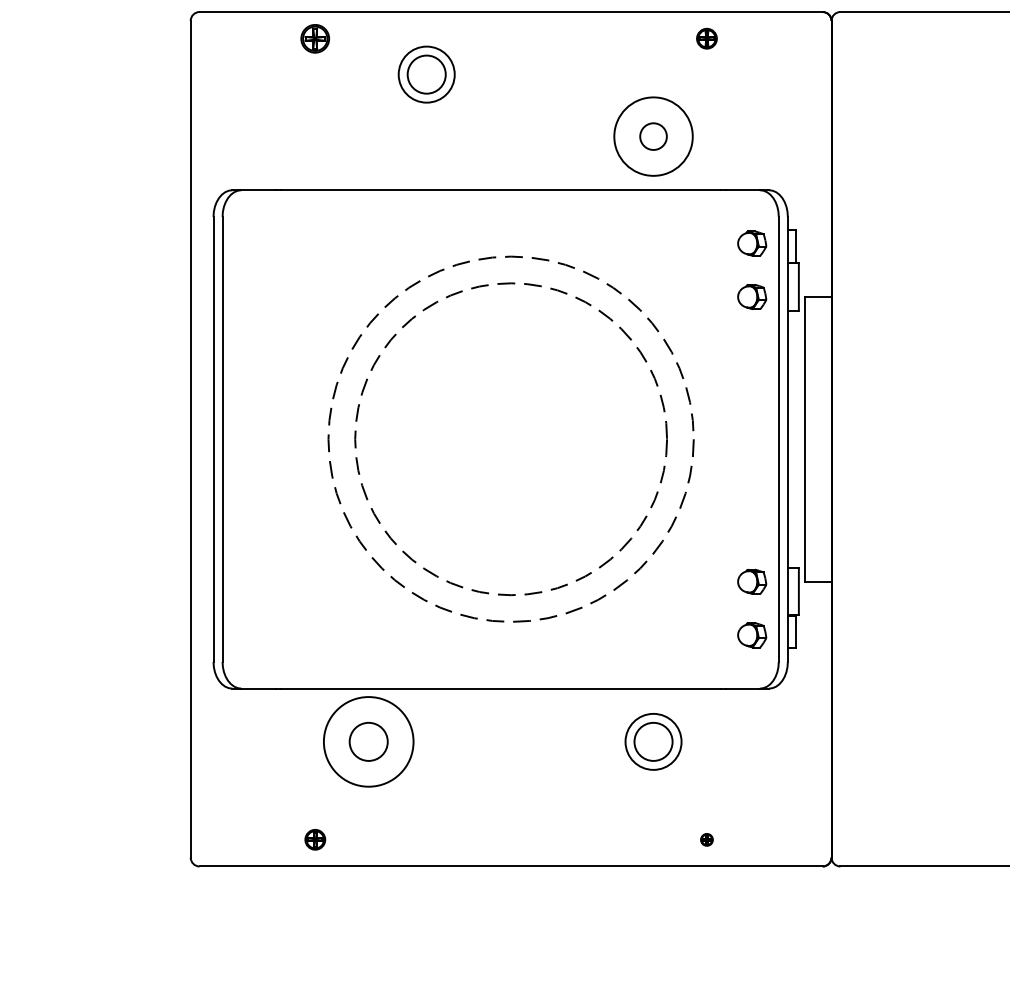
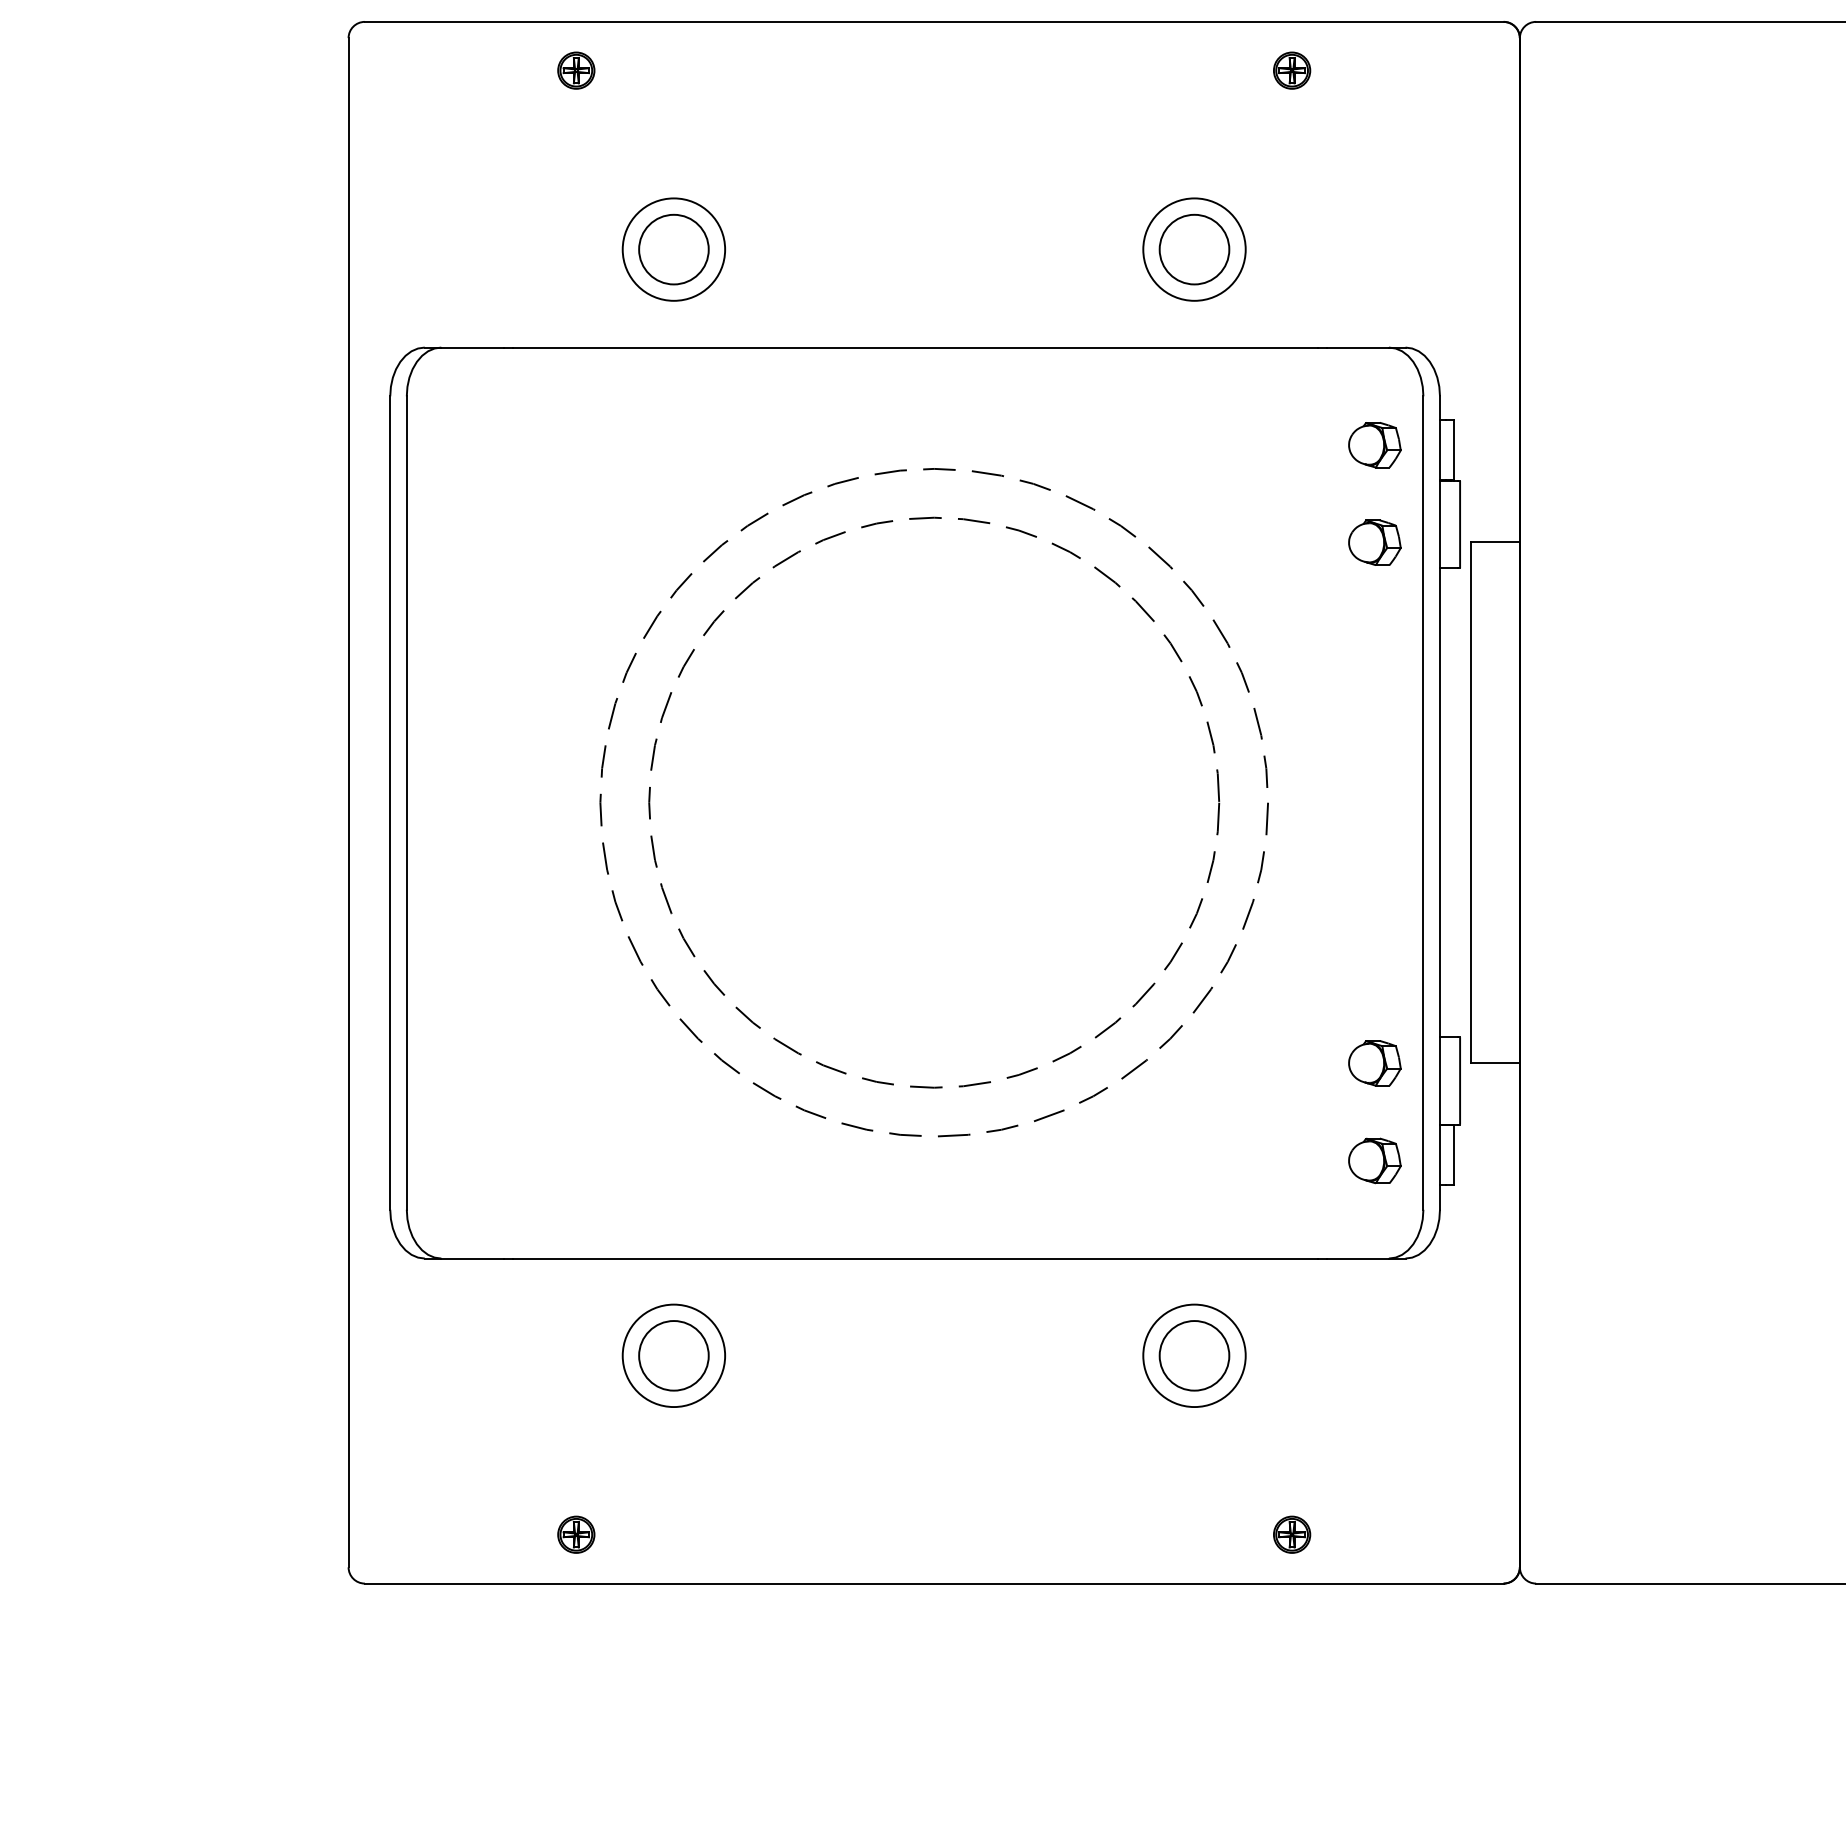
part: (315, 38) -> (576, 70), size x0.71
part: (426, 74) -> (673, 249), moved
circle: (653, 136) -> (1194, 249), size x0.71
circle: (653, 136) -> (1194, 249), size x1.43
circle: (368, 741) -> (673, 1355), size x0.62
part: (706, 839) -> (1291, 1534), size x1.67

